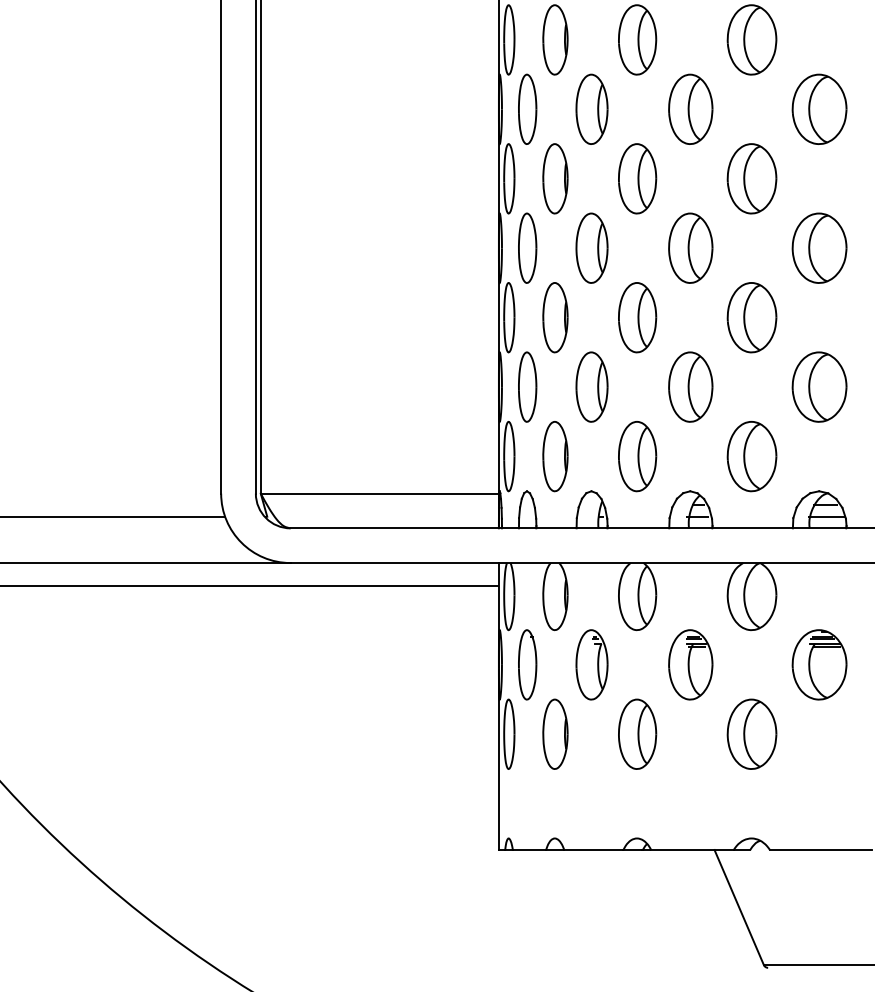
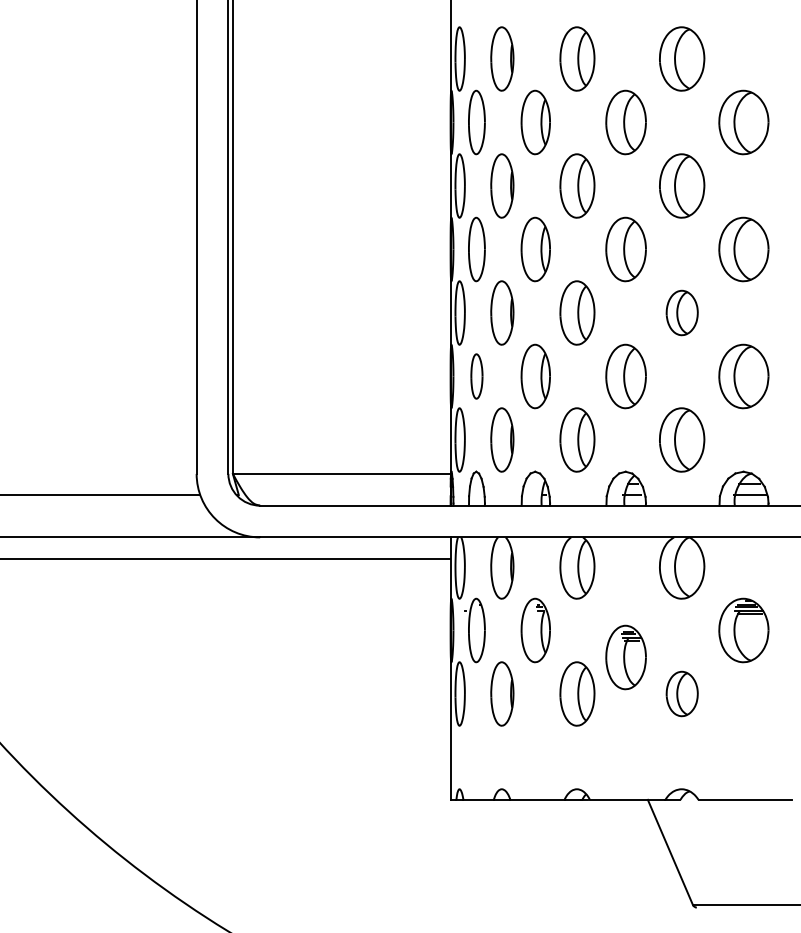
part: (752, 317) -> (682, 312), size x0.7
part: (527, 387) -> (476, 376), size x0.7
part: (690, 664) -> (625, 657), moved
part: (752, 733) -> (682, 693), size x0.7

